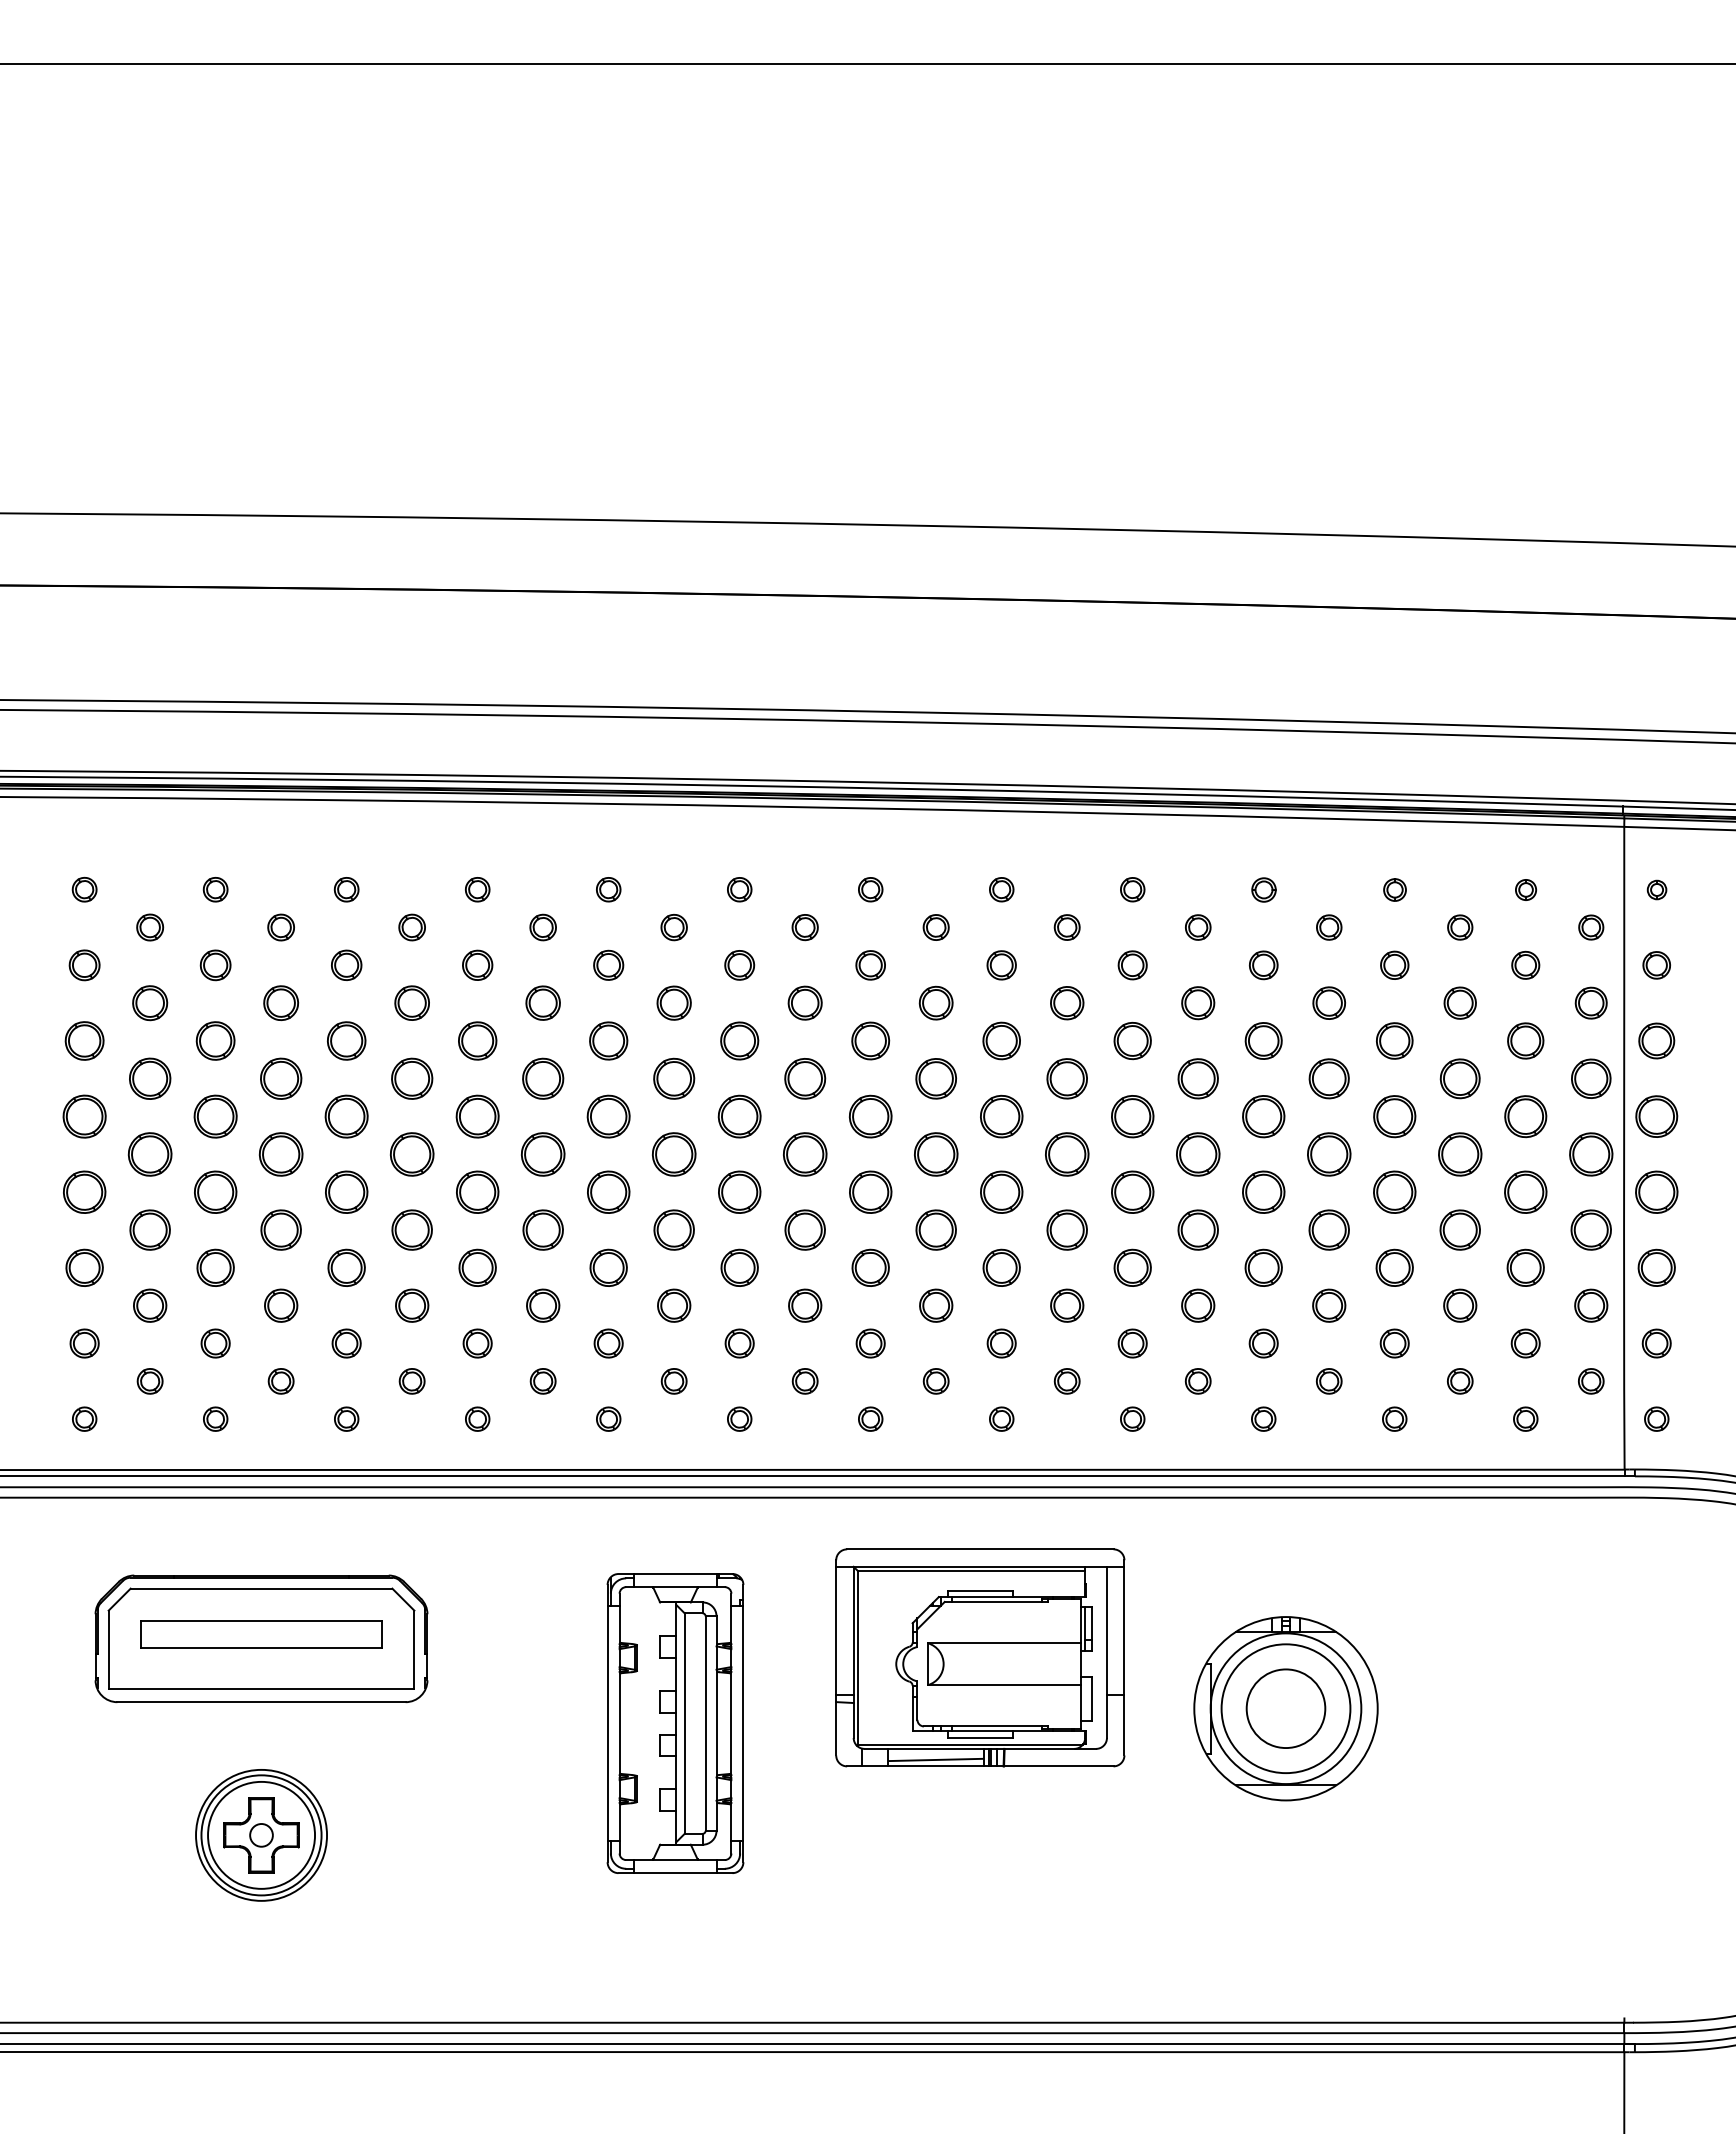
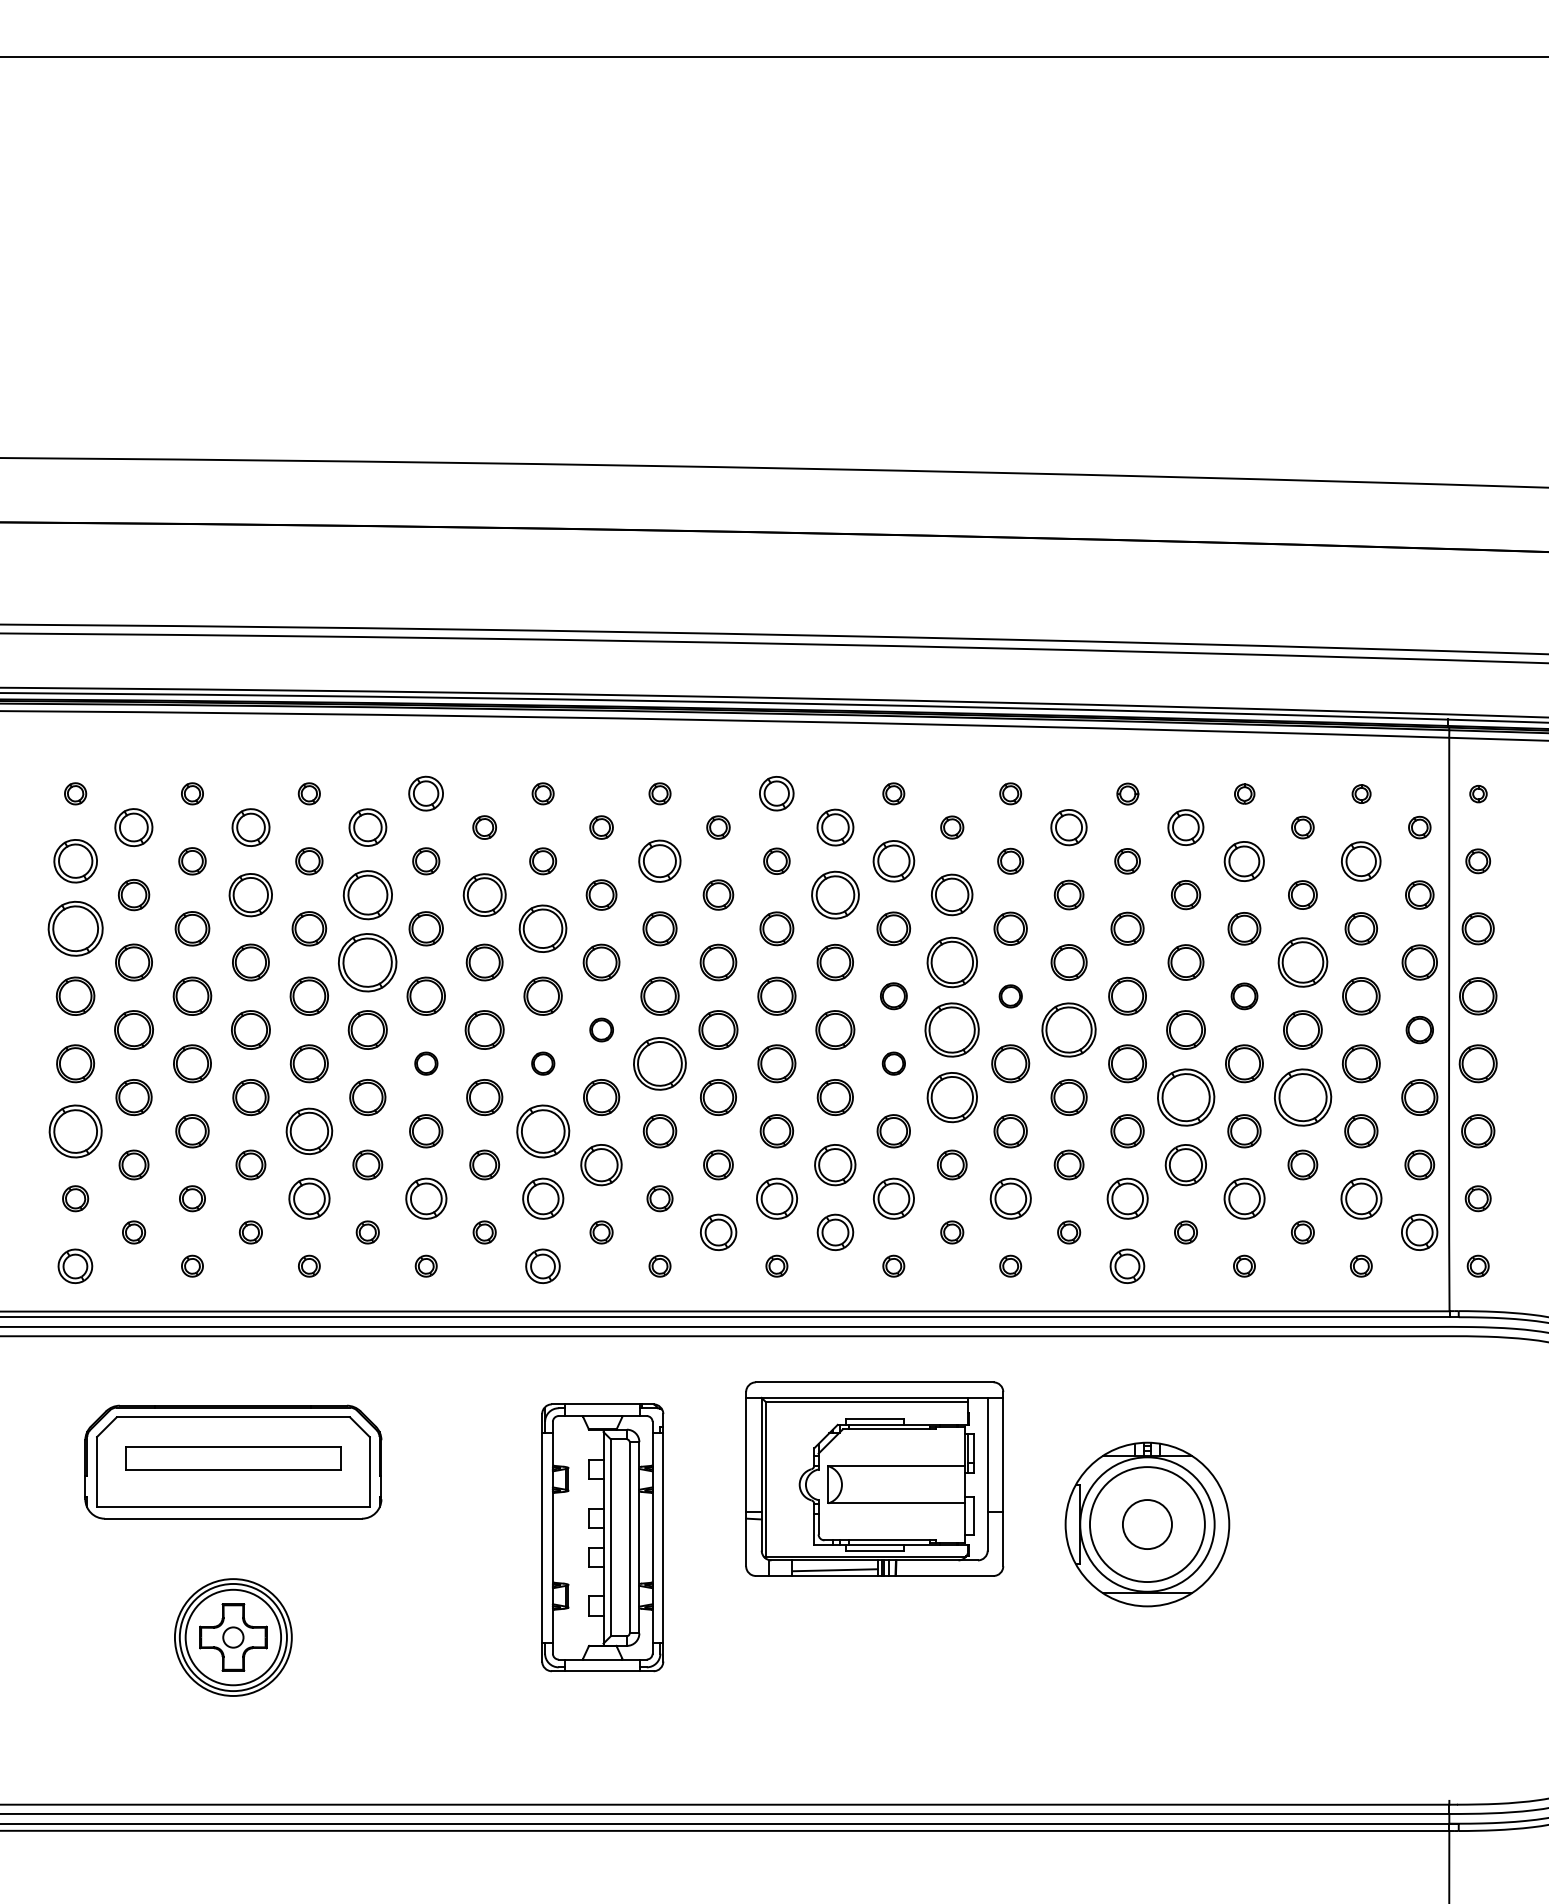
part: (477, 889) -> (426, 793), size x1.6
part: (870, 889) -> (776, 793), size x1.6
part: (150, 927) -> (134, 827), size x1.6
part: (280, 927) -> (250, 827), size x1.6
part: (411, 927) -> (367, 827), size x1.6
part: (935, 927) -> (834, 827), size x1.6
part: (1198, 927) -> (1069, 827), size x1.6
part: (1329, 927) -> (1186, 827), size x1.6
part: (1394, 964) -> (1244, 860), size x1.6
part: (1525, 964) -> (1361, 860), size x1.6
part: (84, 965) -> (75, 861), size x1.6
part: (739, 965) -> (659, 861), size x1.6
part: (1001, 965) -> (893, 861), size x1.6
part: (281, 1002) -> (251, 894), size x1.4
part: (411, 1002) -> (367, 894), size x1.6
part: (542, 1002) -> (484, 894), size x1.4
part: (935, 1002) -> (834, 894), size x1.6
part: (1067, 1003) -> (952, 895), size x1.4
part: (84, 1040) -> (75, 928), size x1.6
part: (608, 1040) -> (542, 928), size x1.4
part: (412, 1078) -> (368, 962), size x1.6
part: (1066, 1078) -> (951, 962), size x1.4
part: (1459, 1078) -> (1302, 962), size x1.4
part: (1001, 1116) -> (893, 996), size x0.7
part: (1132, 1116) -> (1010, 996), size x0.6
part: (1394, 1116) -> (1244, 996), size x0.7
part: (674, 1154) -> (601, 1030), size x0.6
part: (1067, 1154) -> (952, 1030), size x1.4
part: (1198, 1154) -> (1069, 1030), size x1.4
part: (1591, 1154) -> (1420, 1030), size x0.7
part: (477, 1191) -> (426, 1063), size x0.6
part: (608, 1191) -> (542, 1063), size x0.6
part: (739, 1191) -> (659, 1063), size x1.4
part: (1001, 1191) -> (893, 1063), size x0.6
part: (1066, 1229) -> (951, 1096), size x1.4
part: (1328, 1229) -> (1185, 1096), size x1.6
part: (1459, 1229) -> (1302, 1096), size x1.6
part: (84, 1267) -> (75, 1130), size x1.6
part: (346, 1267) -> (309, 1130), size x1.4
part: (608, 1267) -> (542, 1130), size x1.6
part: (674, 1305) -> (601, 1164), size x1.4
part: (936, 1305) -> (835, 1164), size x1.4
part: (1329, 1305) -> (1186, 1164), size x1.4
part: (346, 1343) -> (309, 1198), size x1.6
part: (477, 1343) -> (426, 1198), size x1.6
part: (608, 1343) -> (542, 1198), size x1.6
part: (870, 1343) -> (776, 1198), size x1.6
part: (1001, 1343) -> (893, 1198), size x1.6
part: (1132, 1343) -> (1010, 1198), size x1.6
part: (1263, 1343) -> (1127, 1198), size x1.6
part: (1394, 1343) -> (1244, 1198), size x1.6
part: (1525, 1343) -> (1361, 1198), size x1.6
part: (804, 1381) -> (717, 1232), size x1.6
part: (935, 1381) -> (834, 1232), size x1.6
part: (1591, 1381) -> (1420, 1232), size x1.6
part: (84, 1418) -> (75, 1265), size x1.6
part: (608, 1418) -> (542, 1265), size x1.6
part: (1263, 1418) -> (1127, 1265), size x1.6
circle: (1285, 1708) -> (1146, 1524), size x0.7

